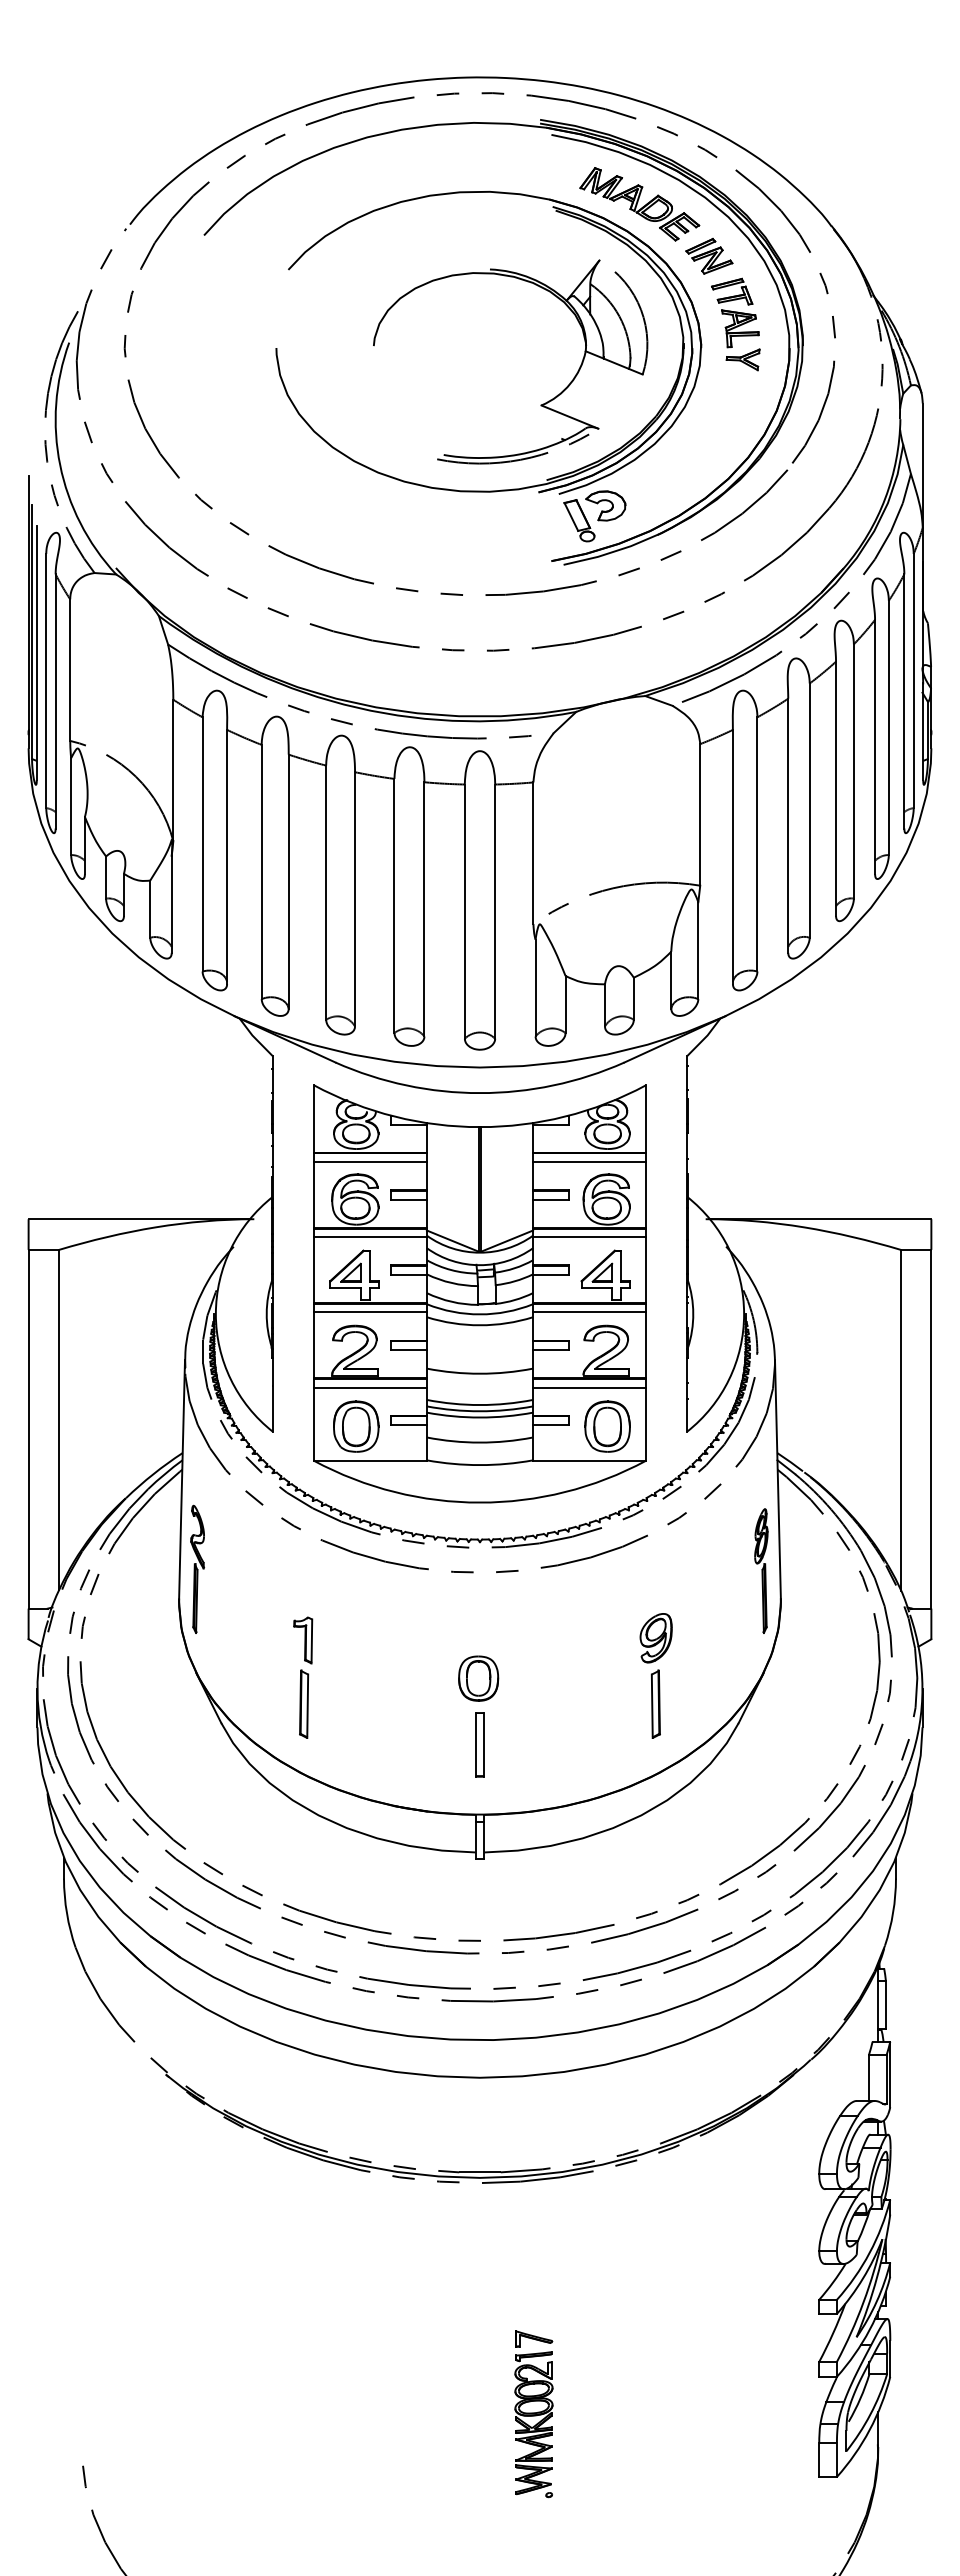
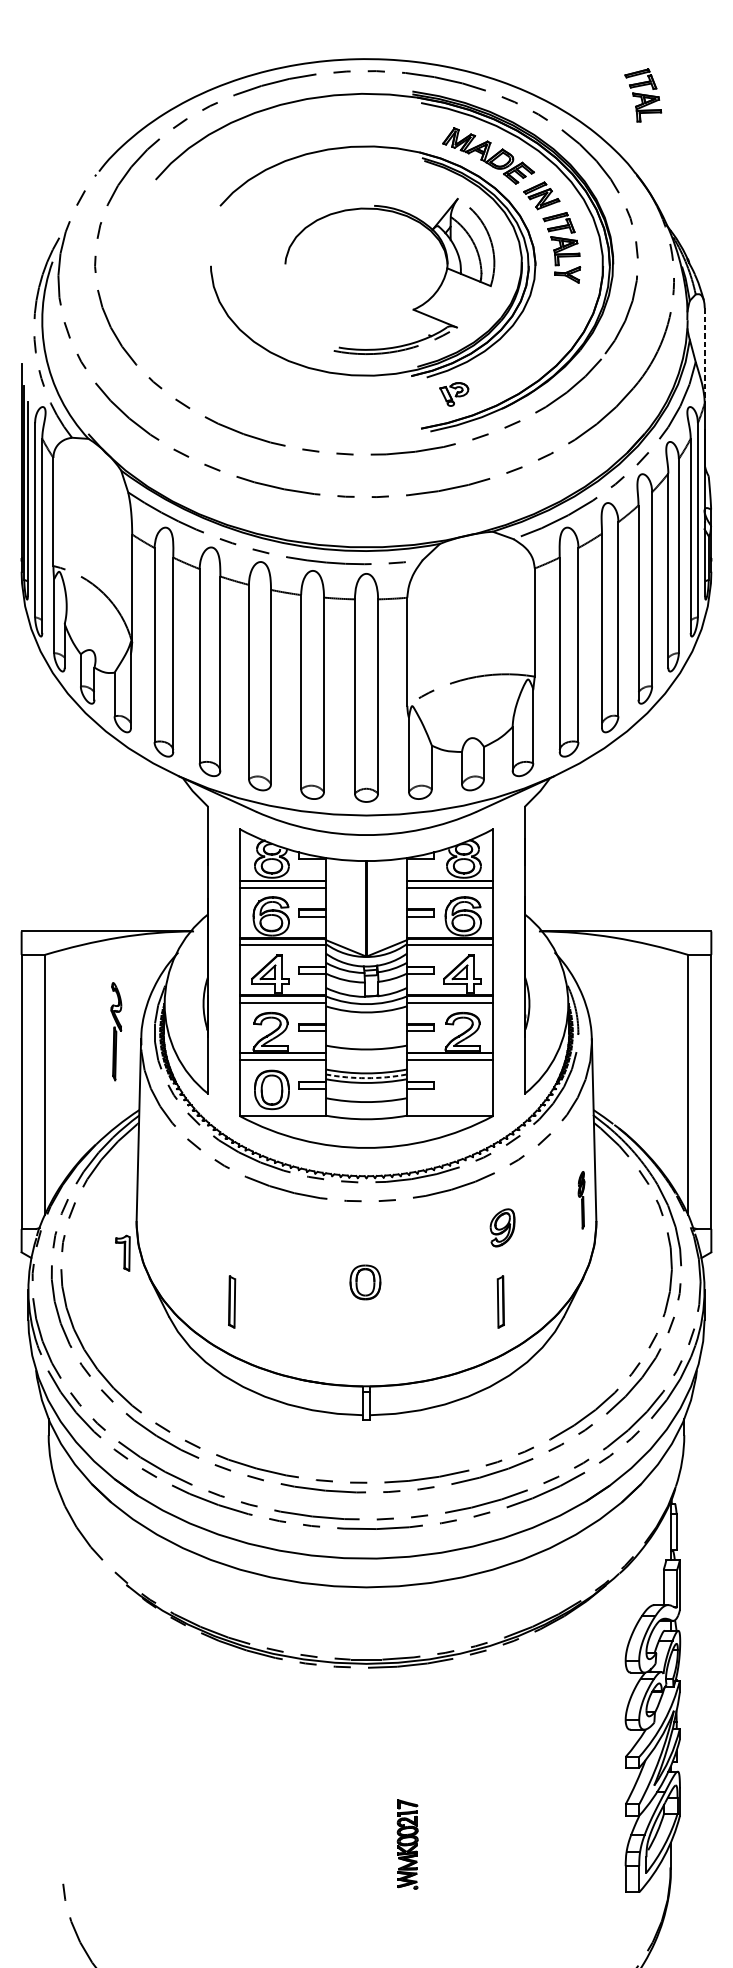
part: (842, 124) -> (643, 95), added
line: (922, 466) -> (704, 356), solid -> dashed
part: (594, 516) -> (453, 394), size x0.6
arc: (479, 1411) -> (366, 1078), solid -> dashed
part: (607, 1426) -> (463, 1089), removed
part: (197, 1568) -> (116, 1030), moved
part: (761, 1570) -> (581, 1199), size x0.6
part: (655, 1638) -> (502, 1228), moved
part: (303, 1640) -> (123, 1253), moved
part: (479, 1744) -> (366, 1332), removed
part: (533, 2414) -> (407, 1844), size x0.7

